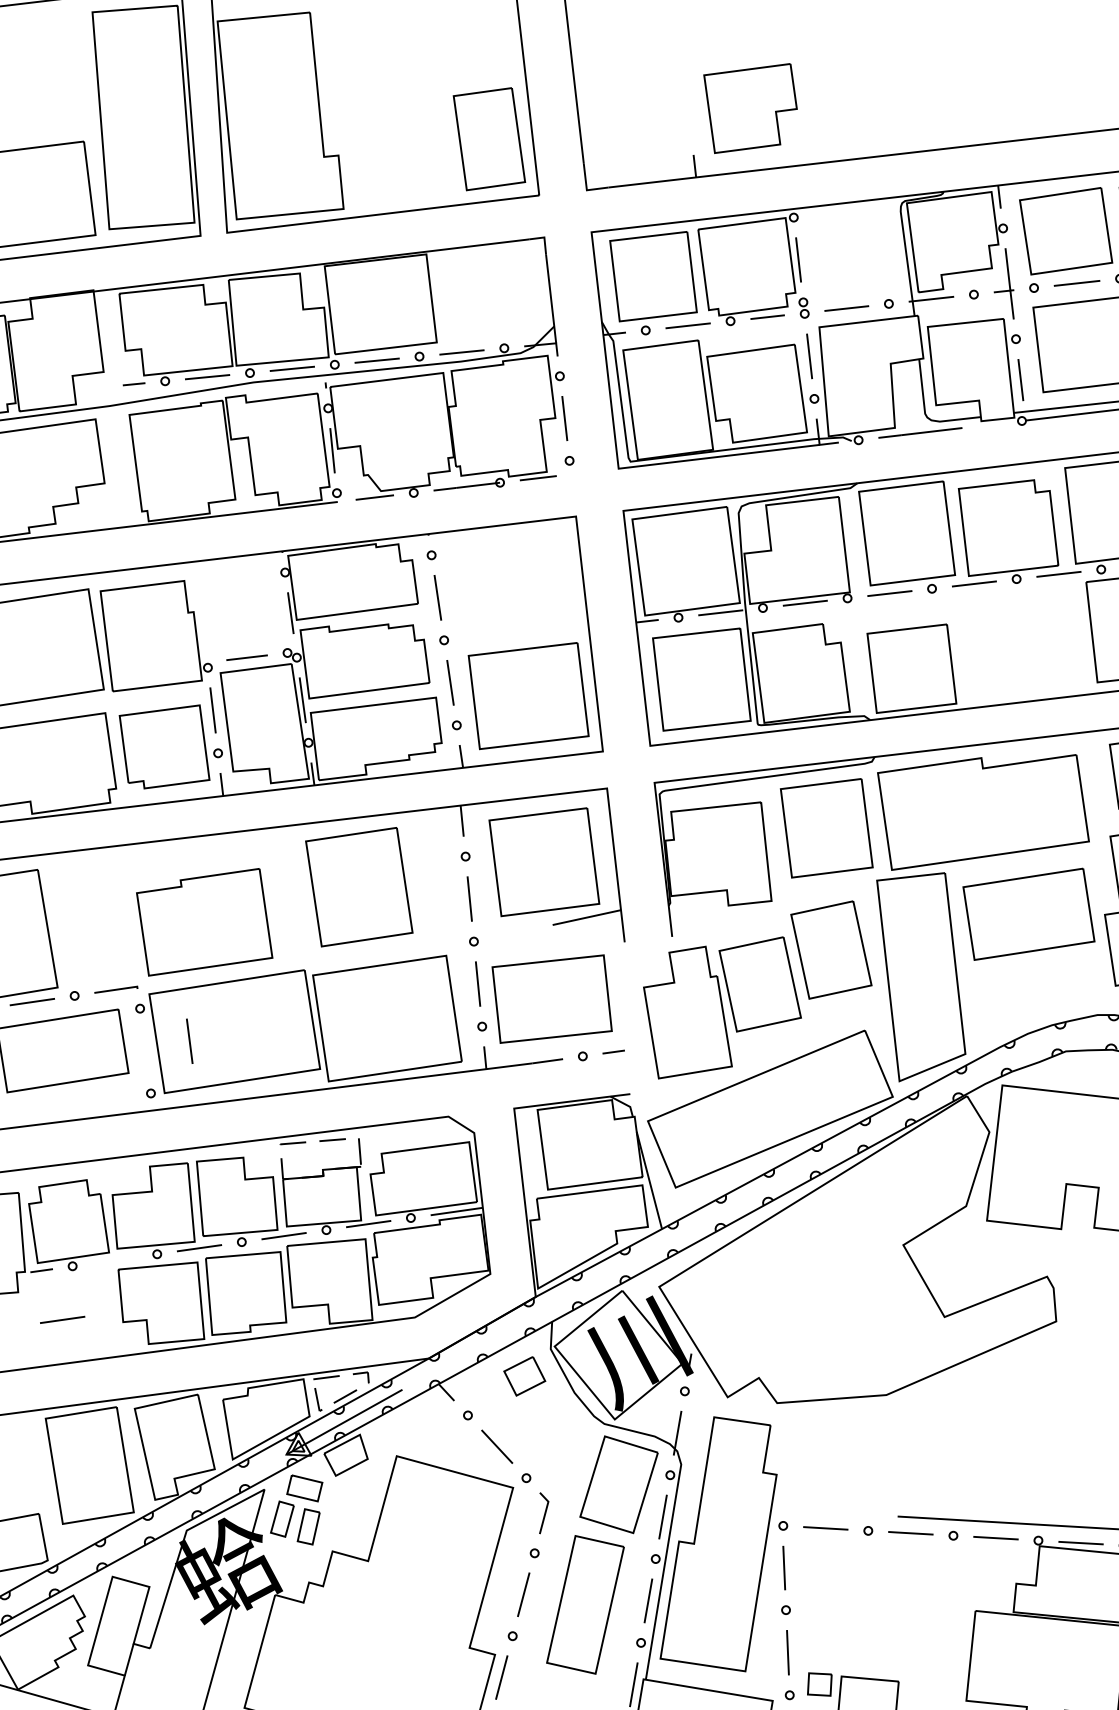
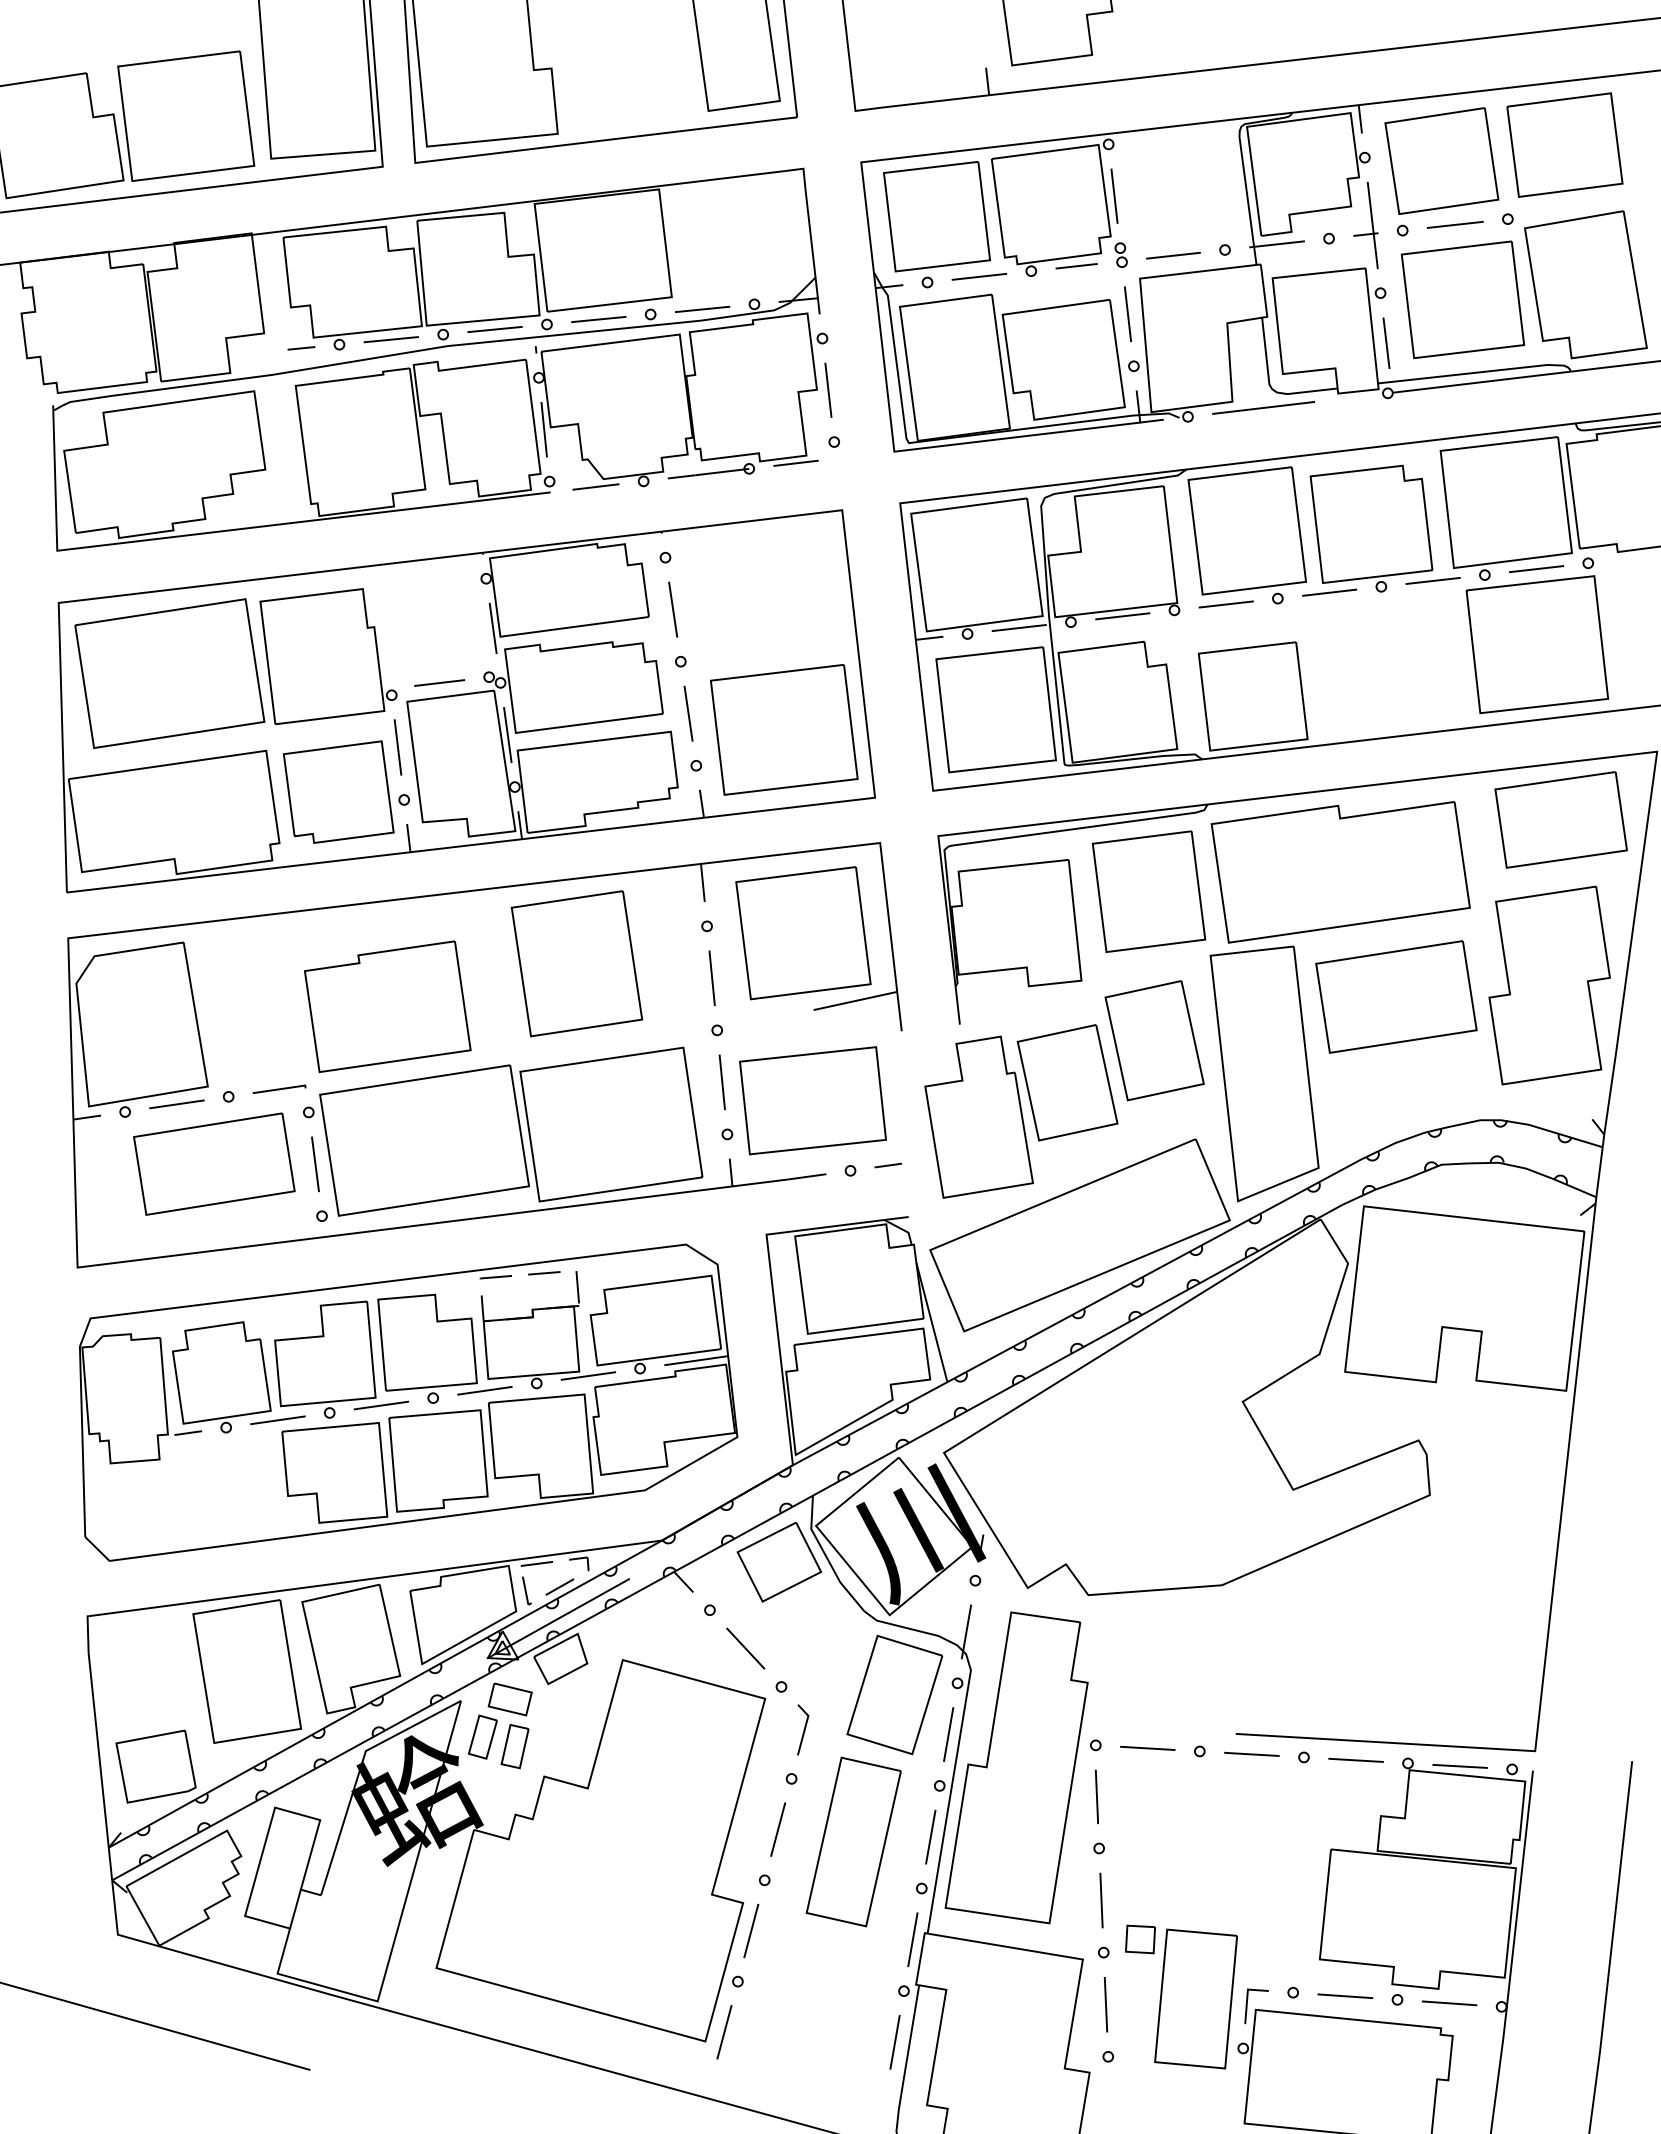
line: (189, 1041) -> (315, 1164), moved
line: (62, 1319) -> (277, 1419), moved
part: (524, 1376) -> (779, 1562), size x1.67

